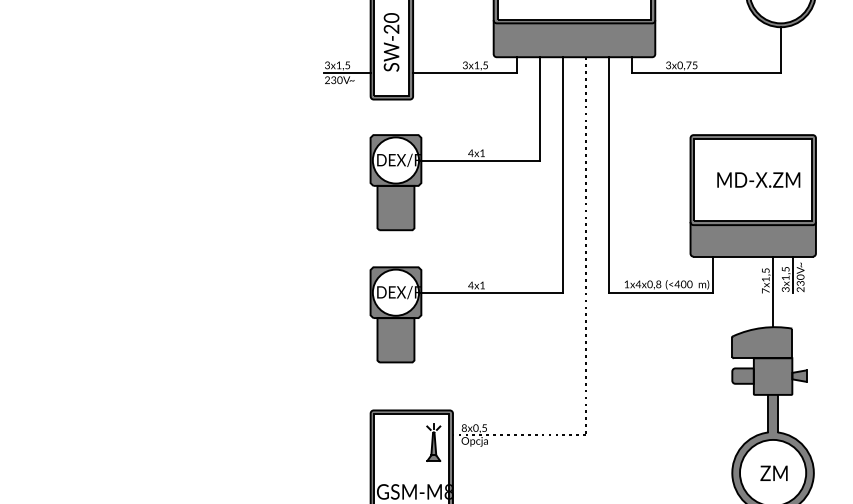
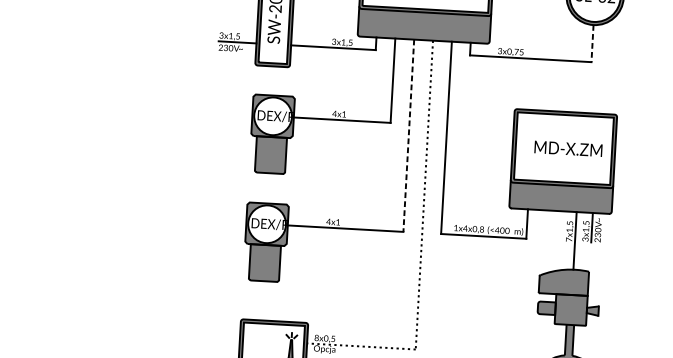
line: (780, 49) -> (592, 43), solid -> dashed
line: (562, 174) -> (408, 135), solid -> dashed

